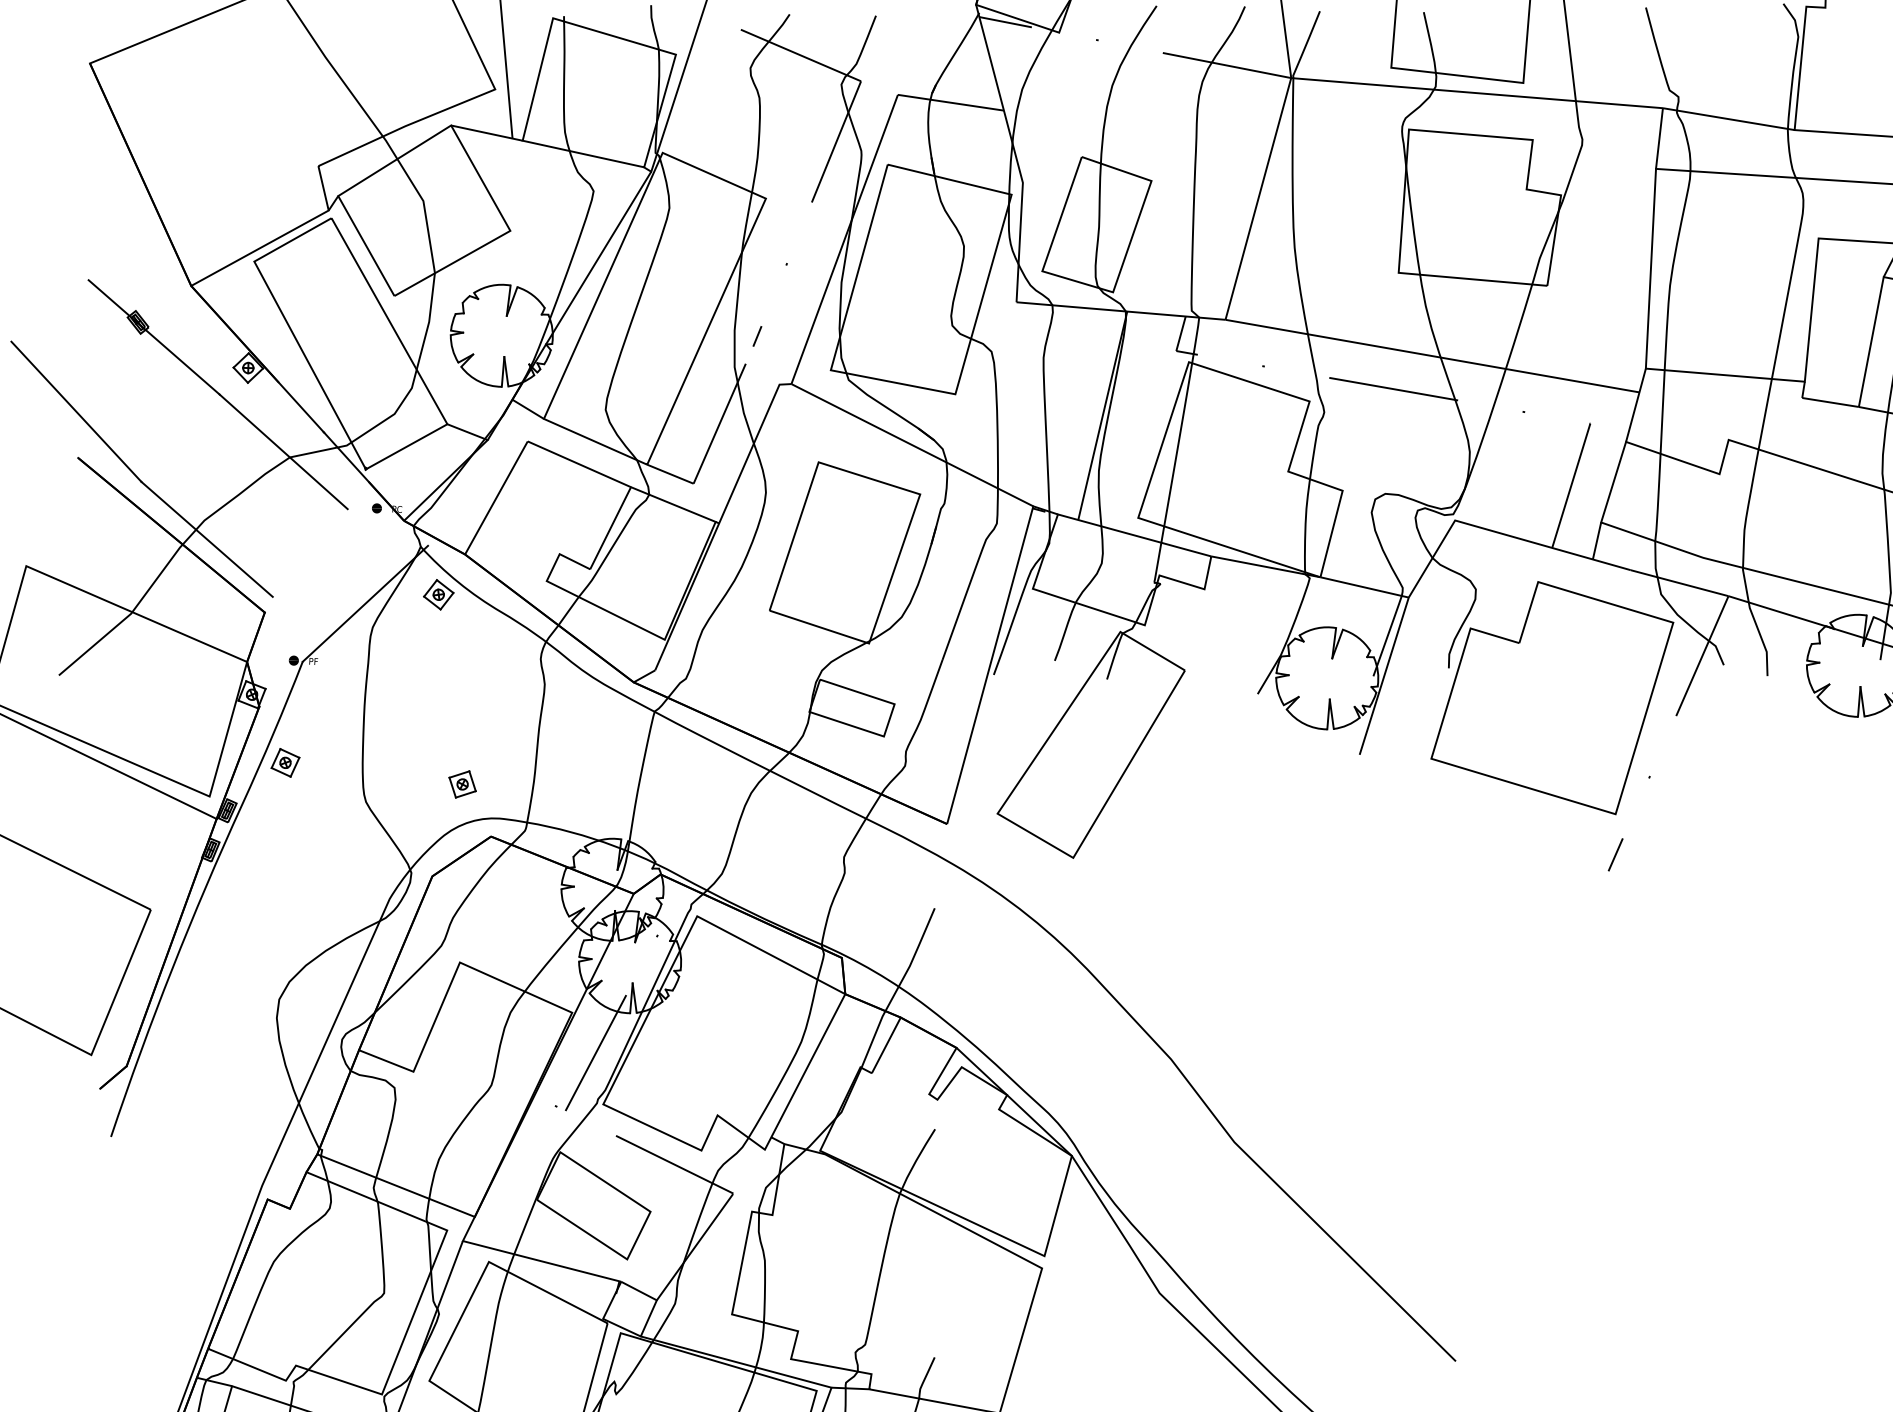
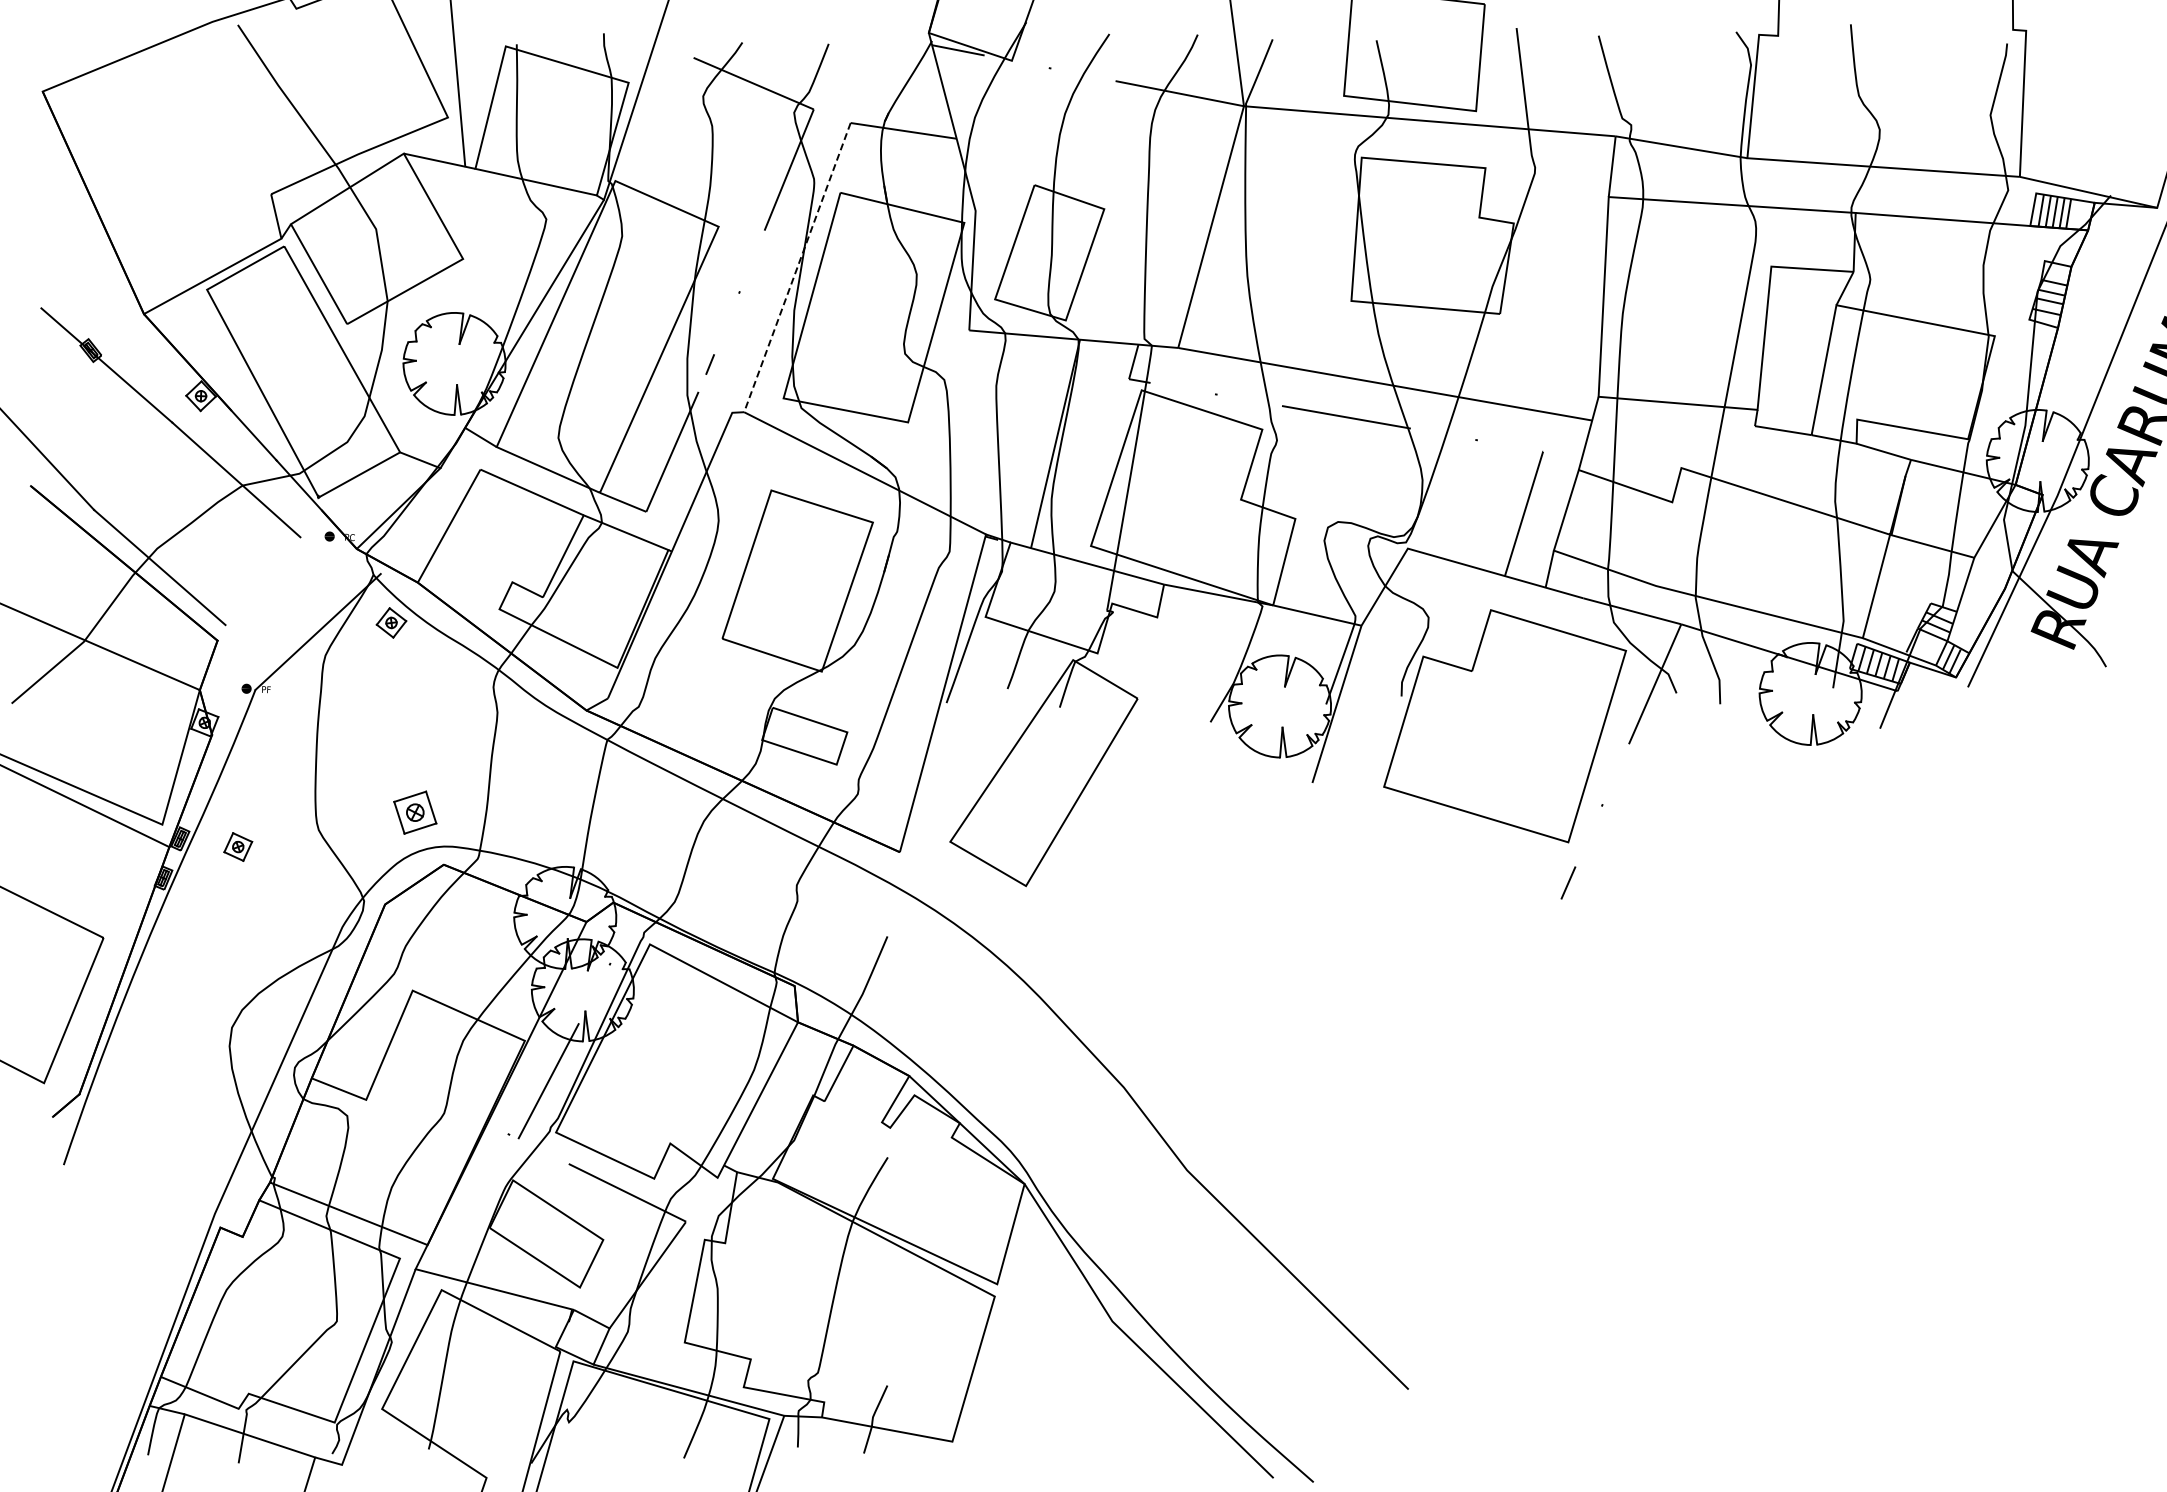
line: (844, 240) -> (797, 268), solid -> dashed
part: (285, 762) -> (238, 846), moved
part: (462, 784) -> (415, 812), size x1.6

